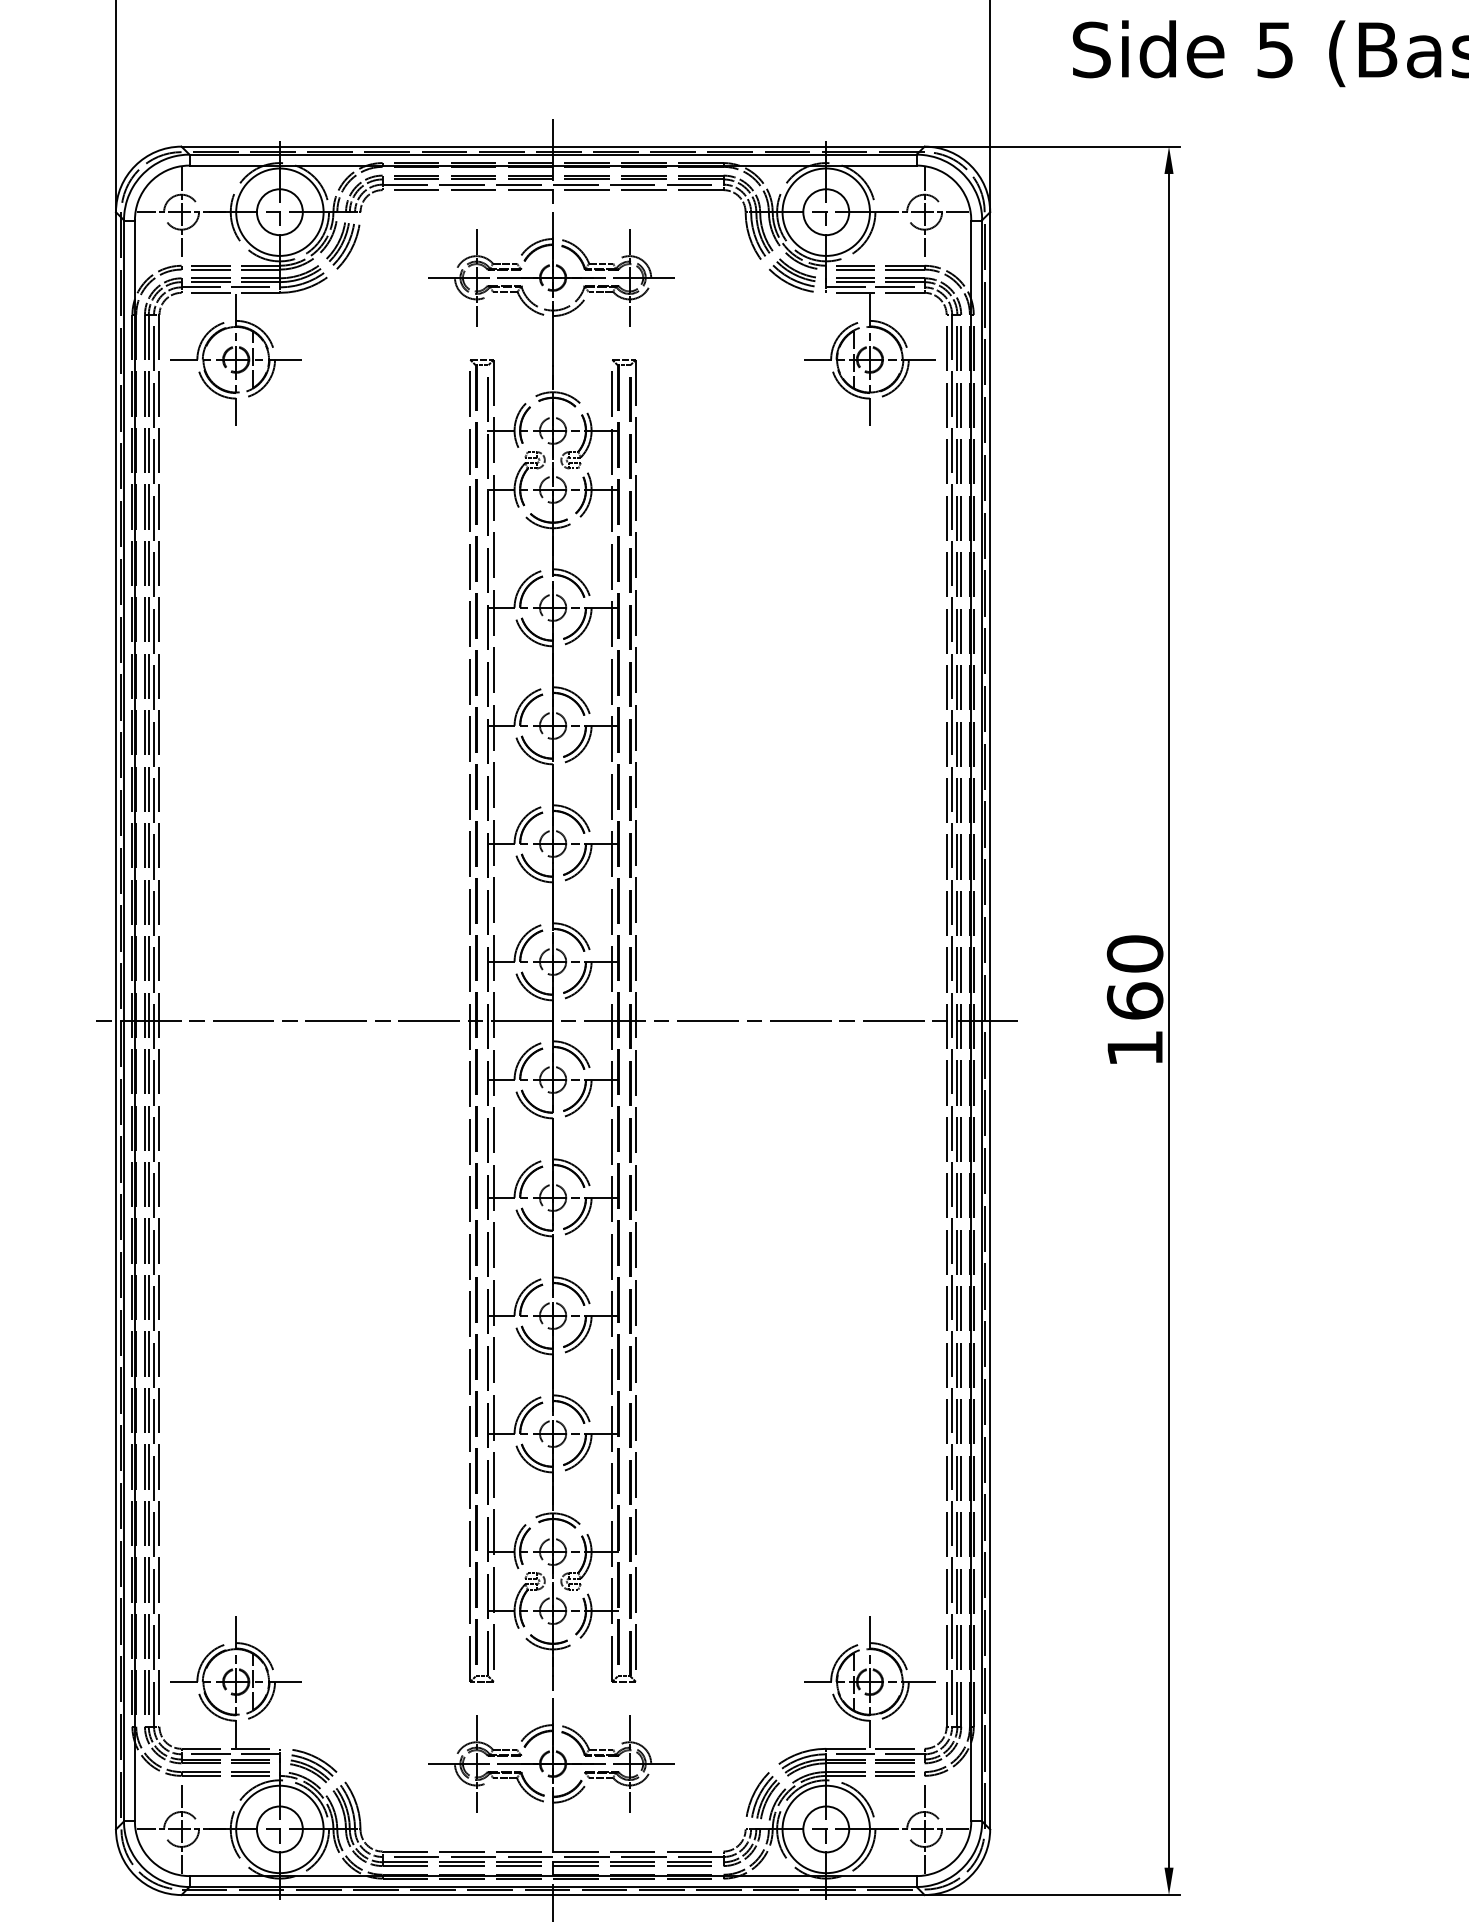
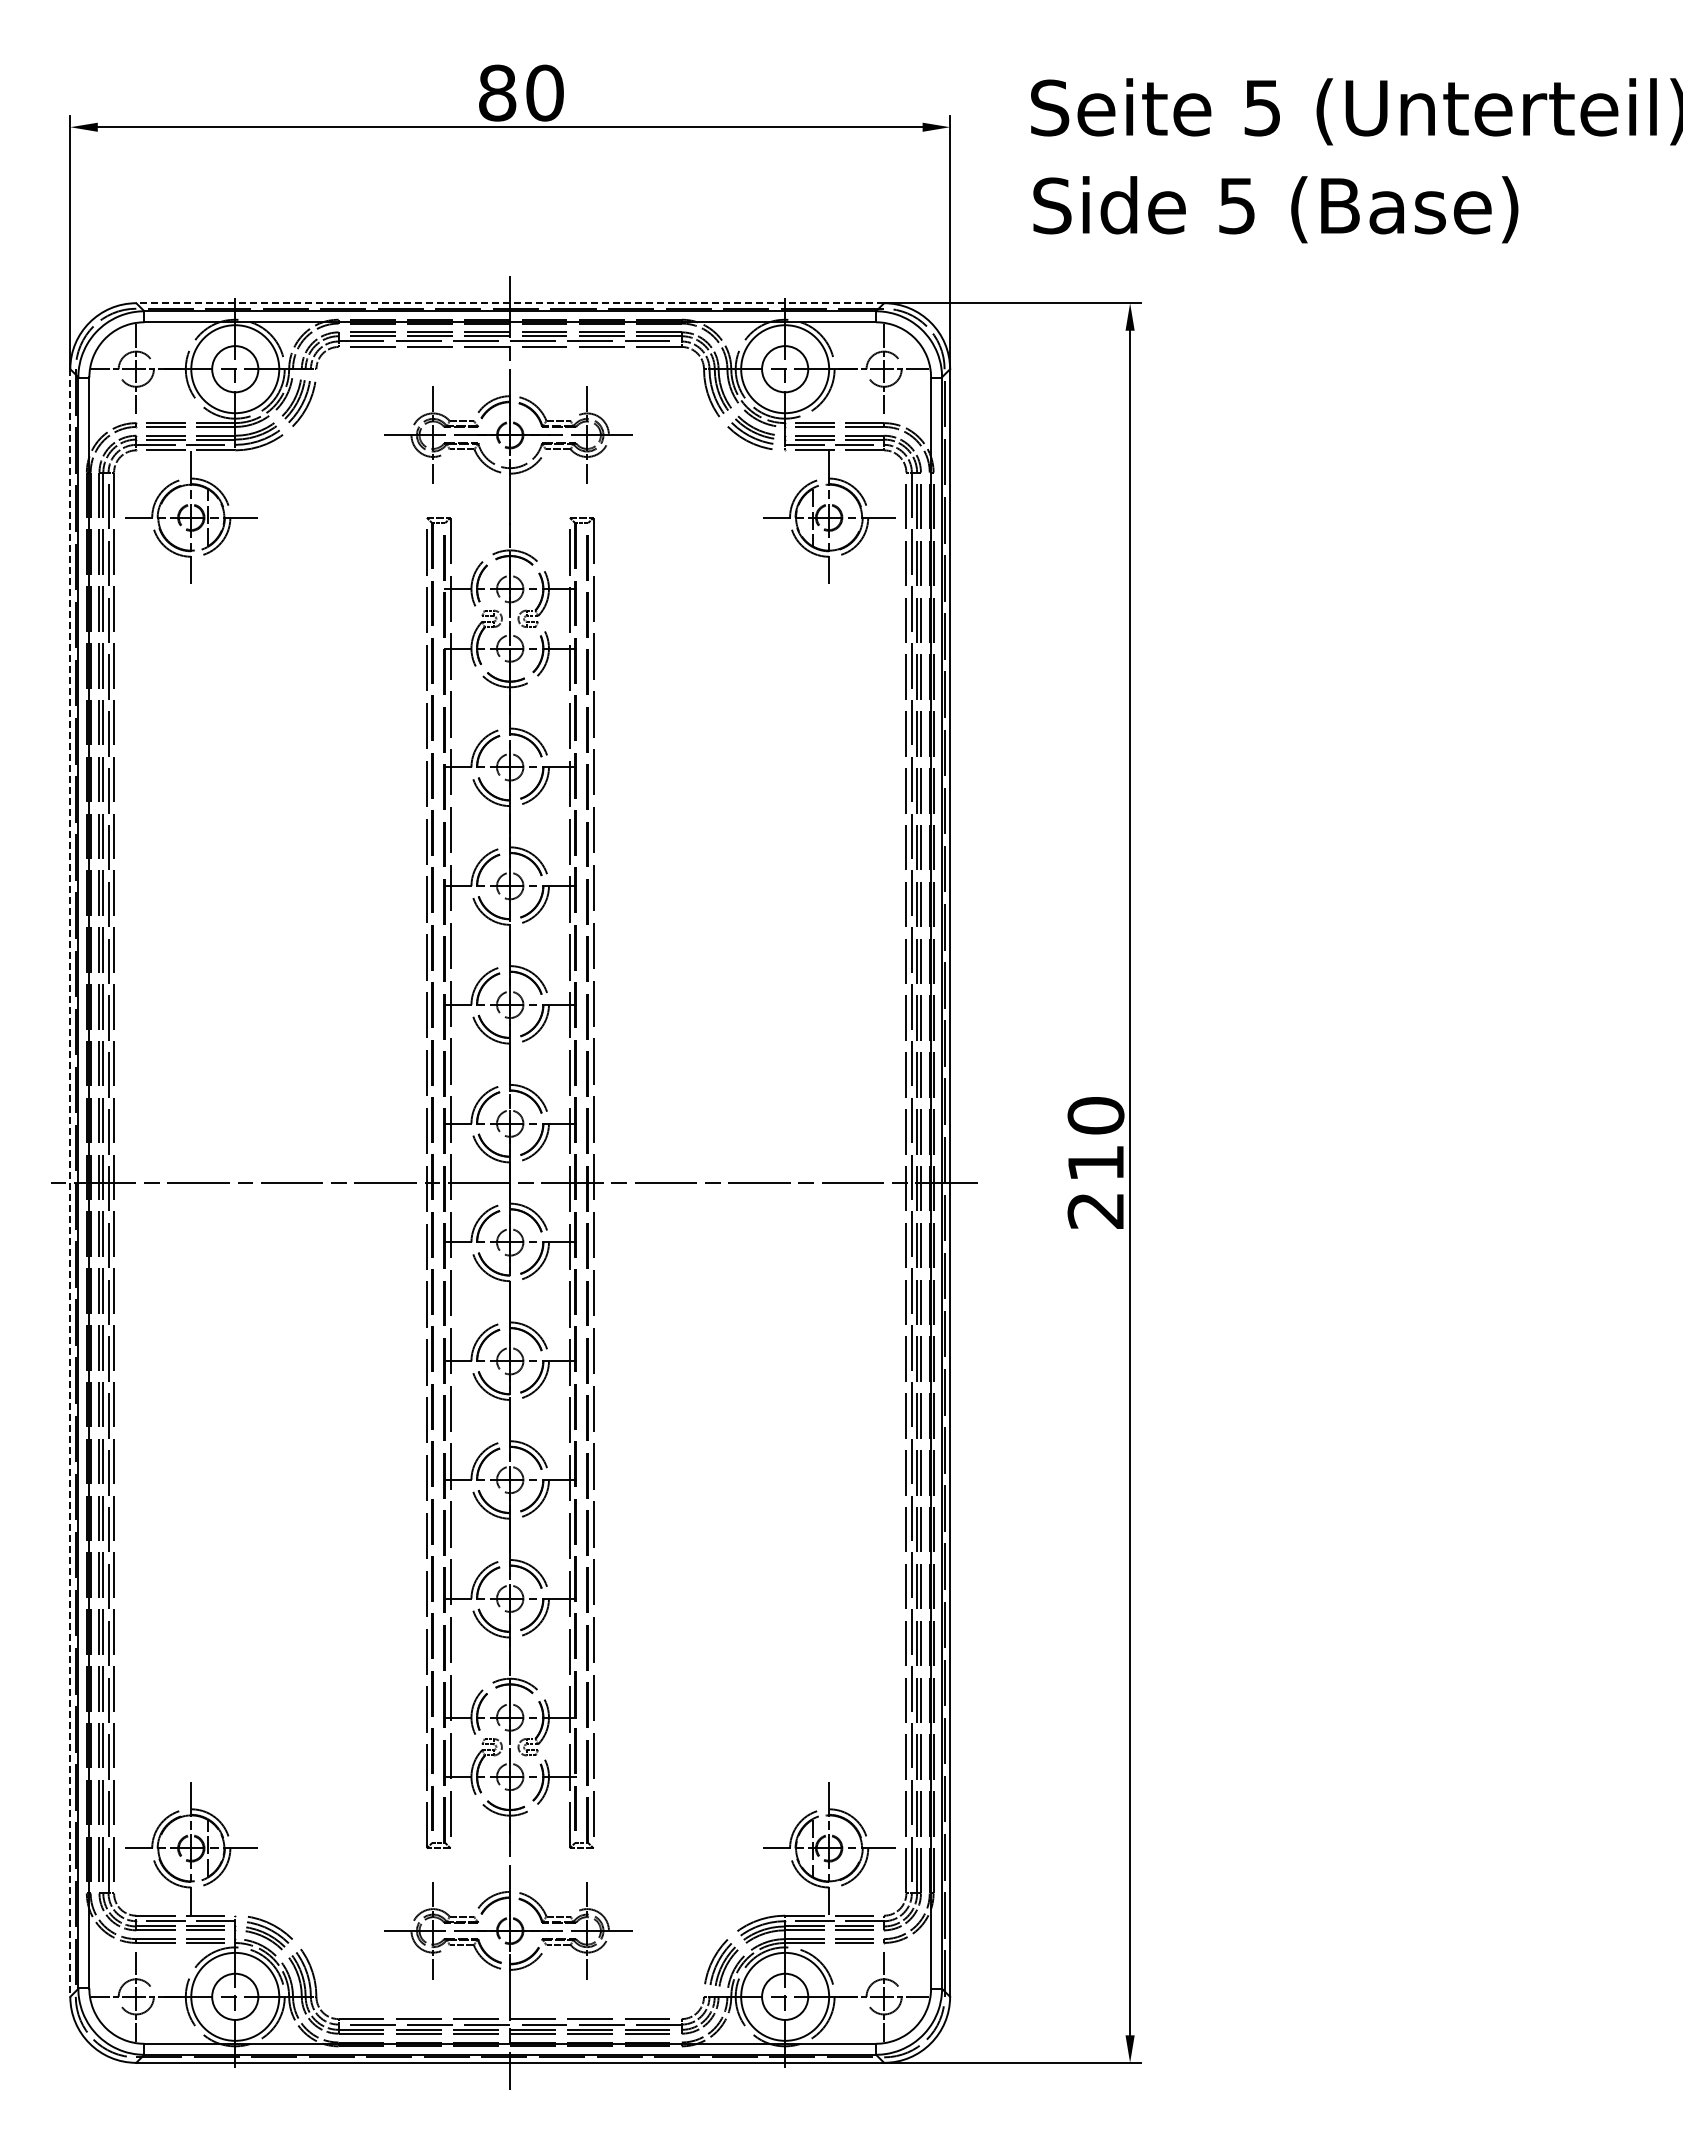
line: (553, 146) -> (510, 303), solid -> dashed
line: (116, 1021) -> (70, 1183), solid -> dashed
text: (1134, 1024) -> (1095, 1186), 160 -> 210

